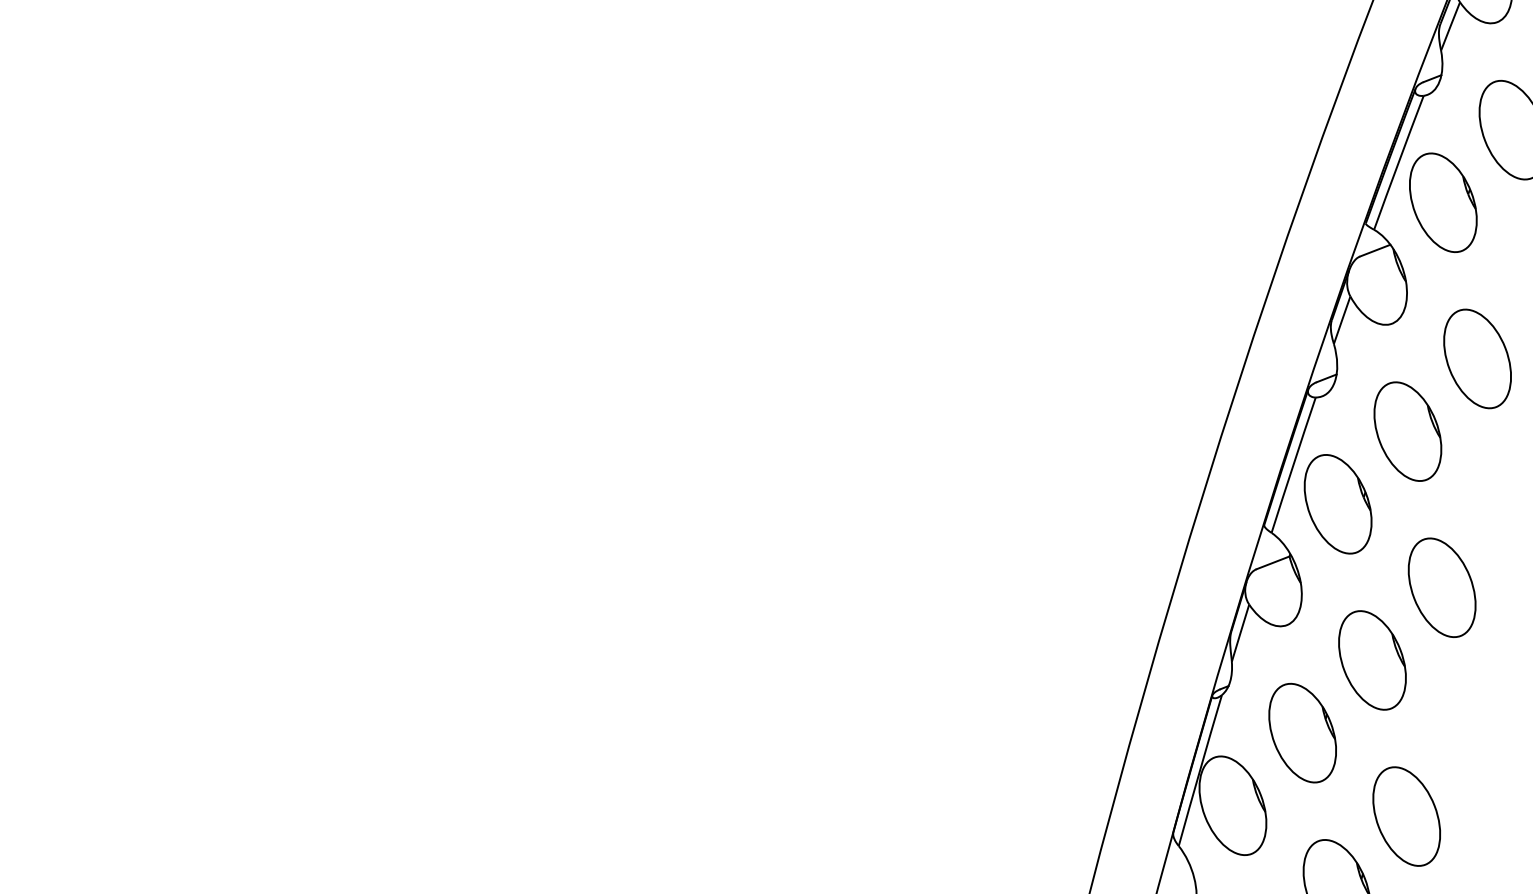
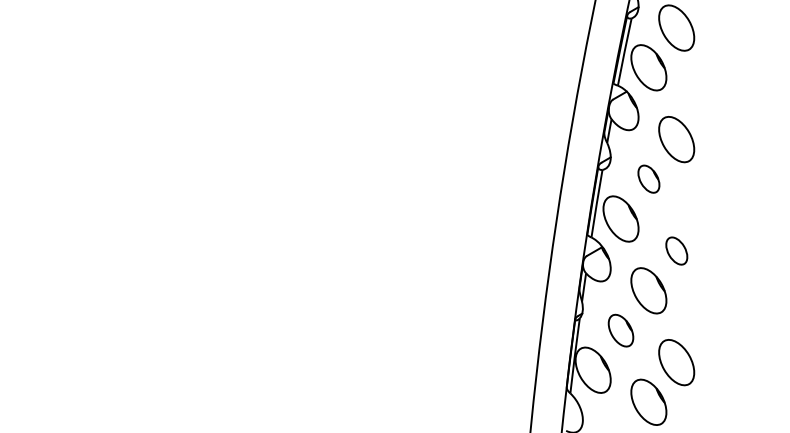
part: (1407, 429) -> (648, 178), size x0.6
part: (1441, 586) -> (676, 250), size x0.6
part: (1301, 732) -> (620, 330), size x0.7

